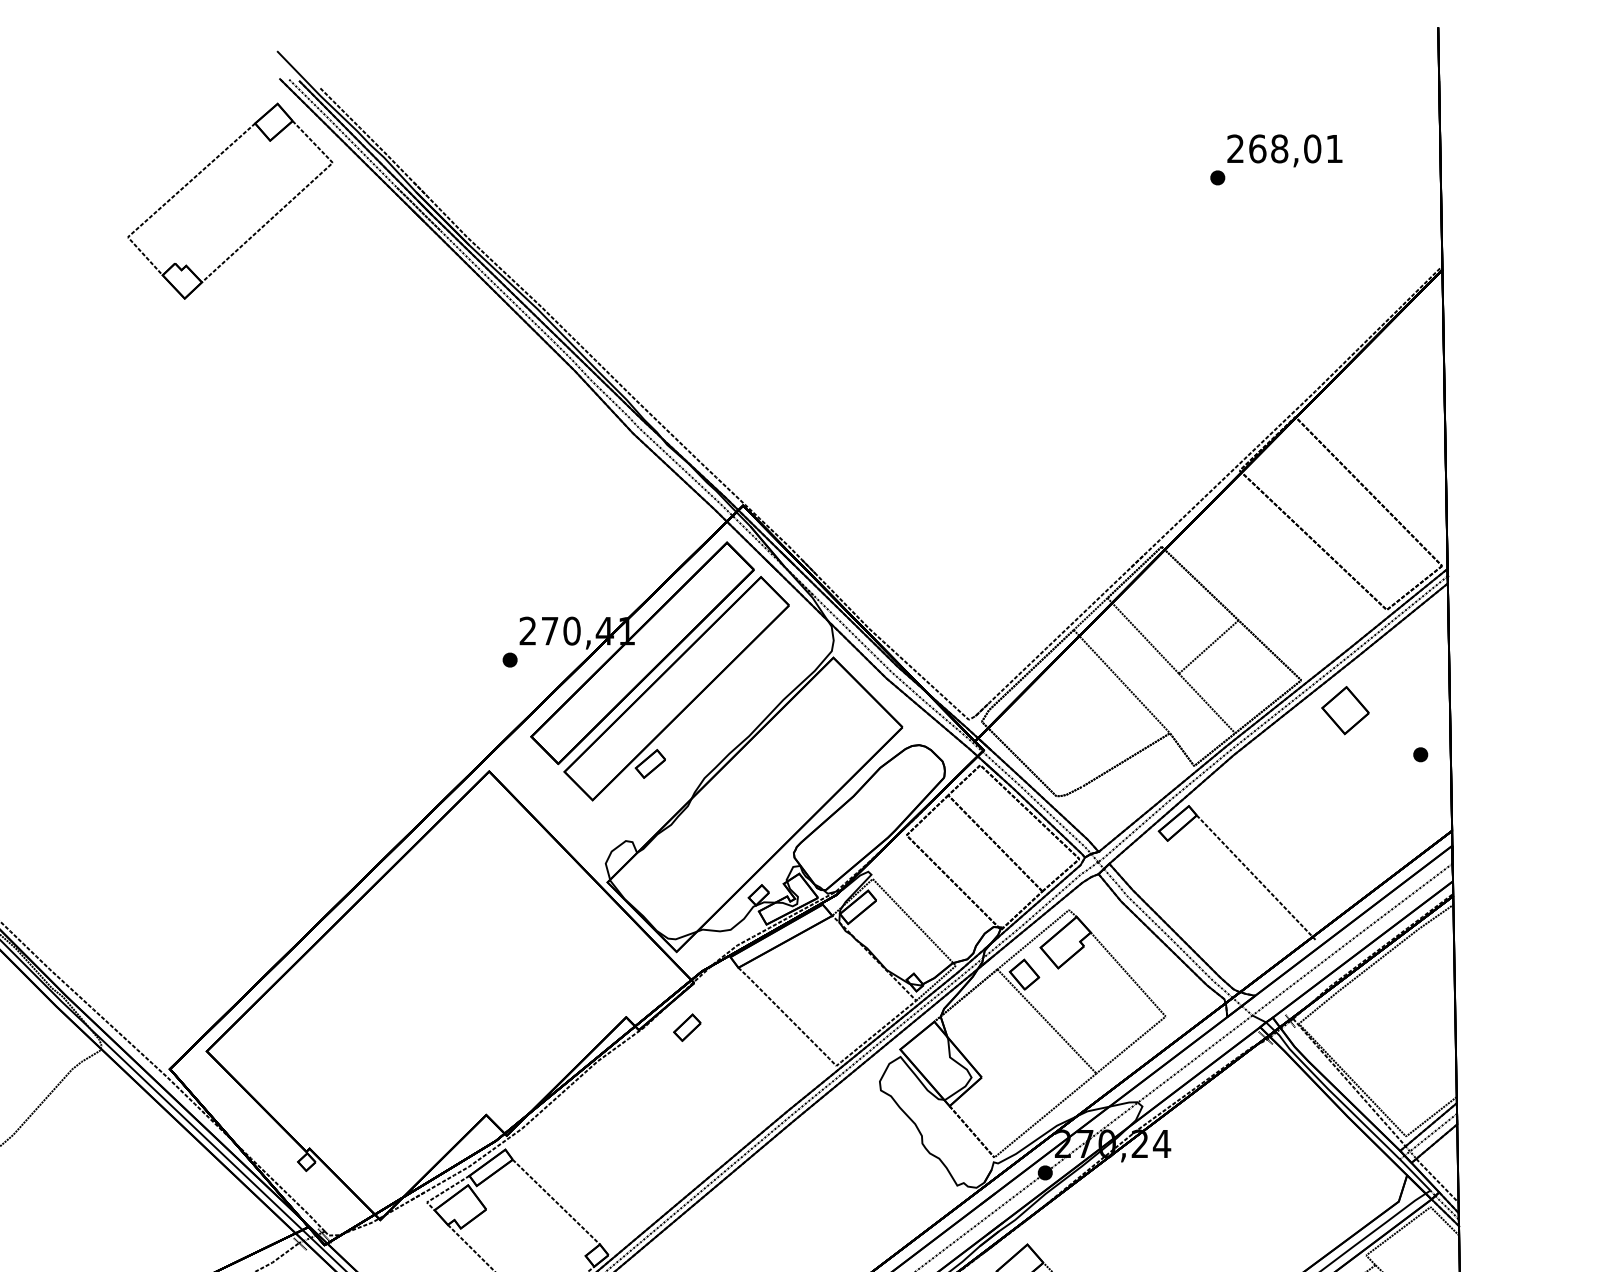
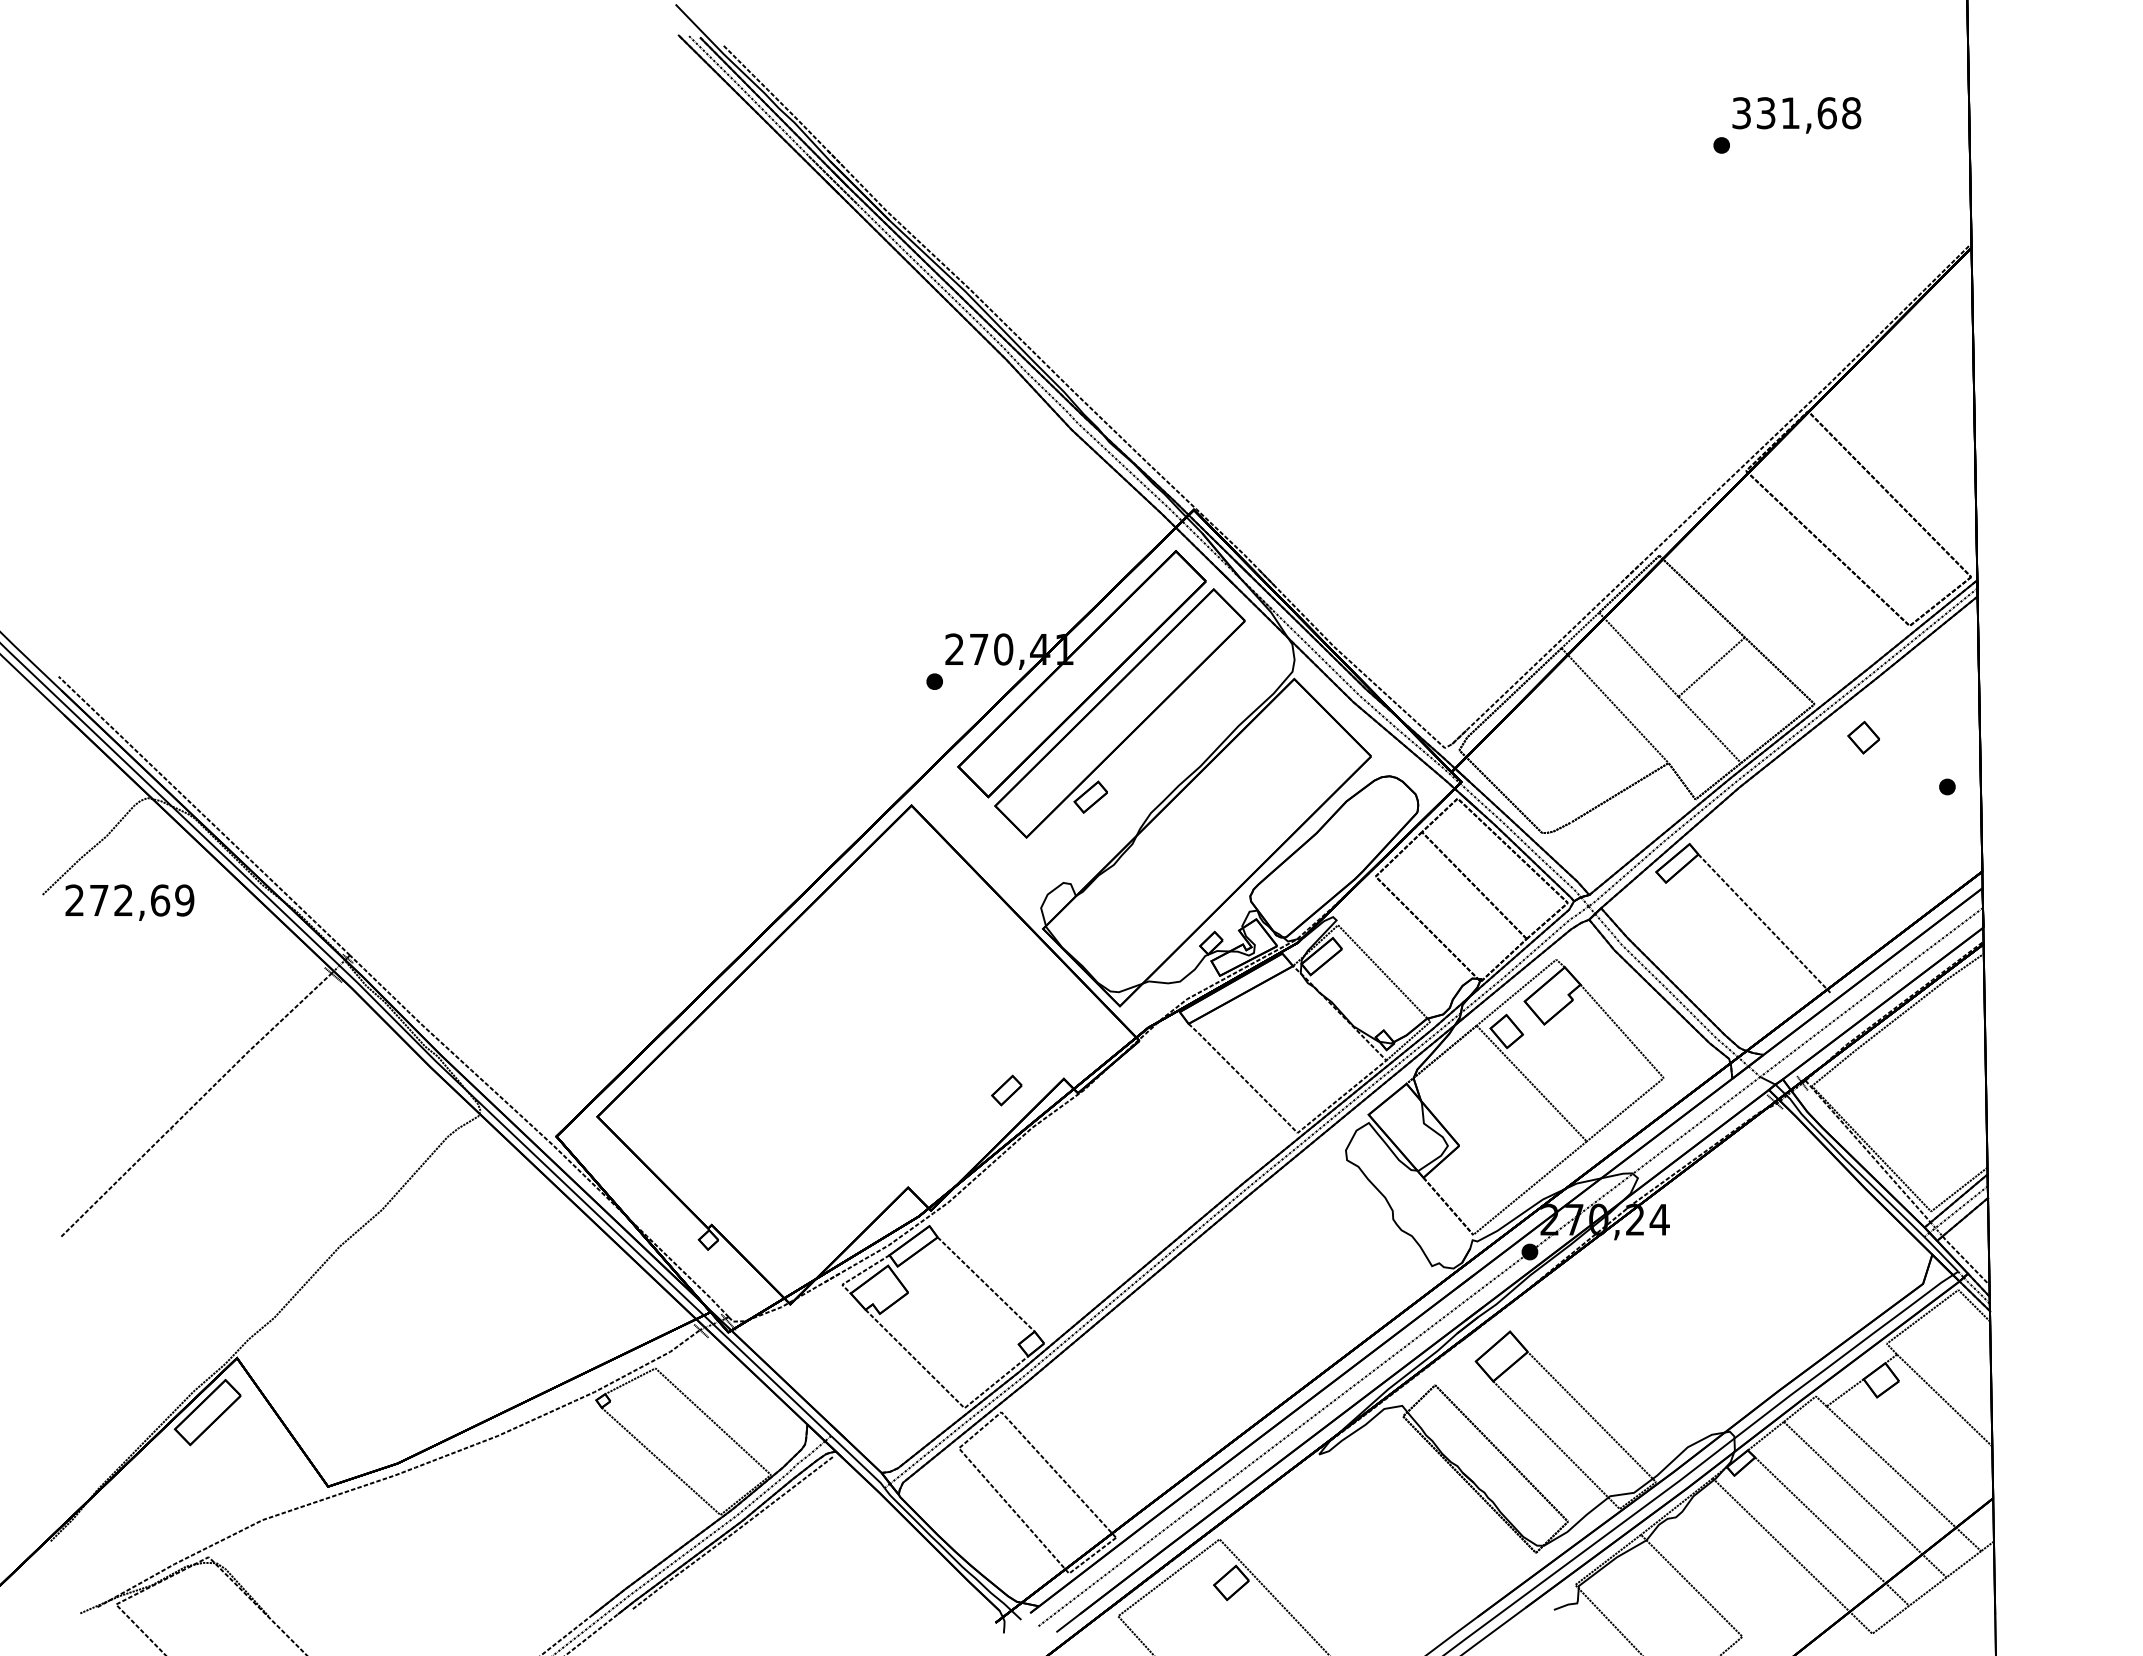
text: (1285, 149) -> (1796, 113), 268,01 -> 331,68
part: (205, 169) -> (595, 136), removed
part: (1345, 710) -> (1863, 737), size x0.6
part: (687, 1027) -> (1006, 1090), moved

